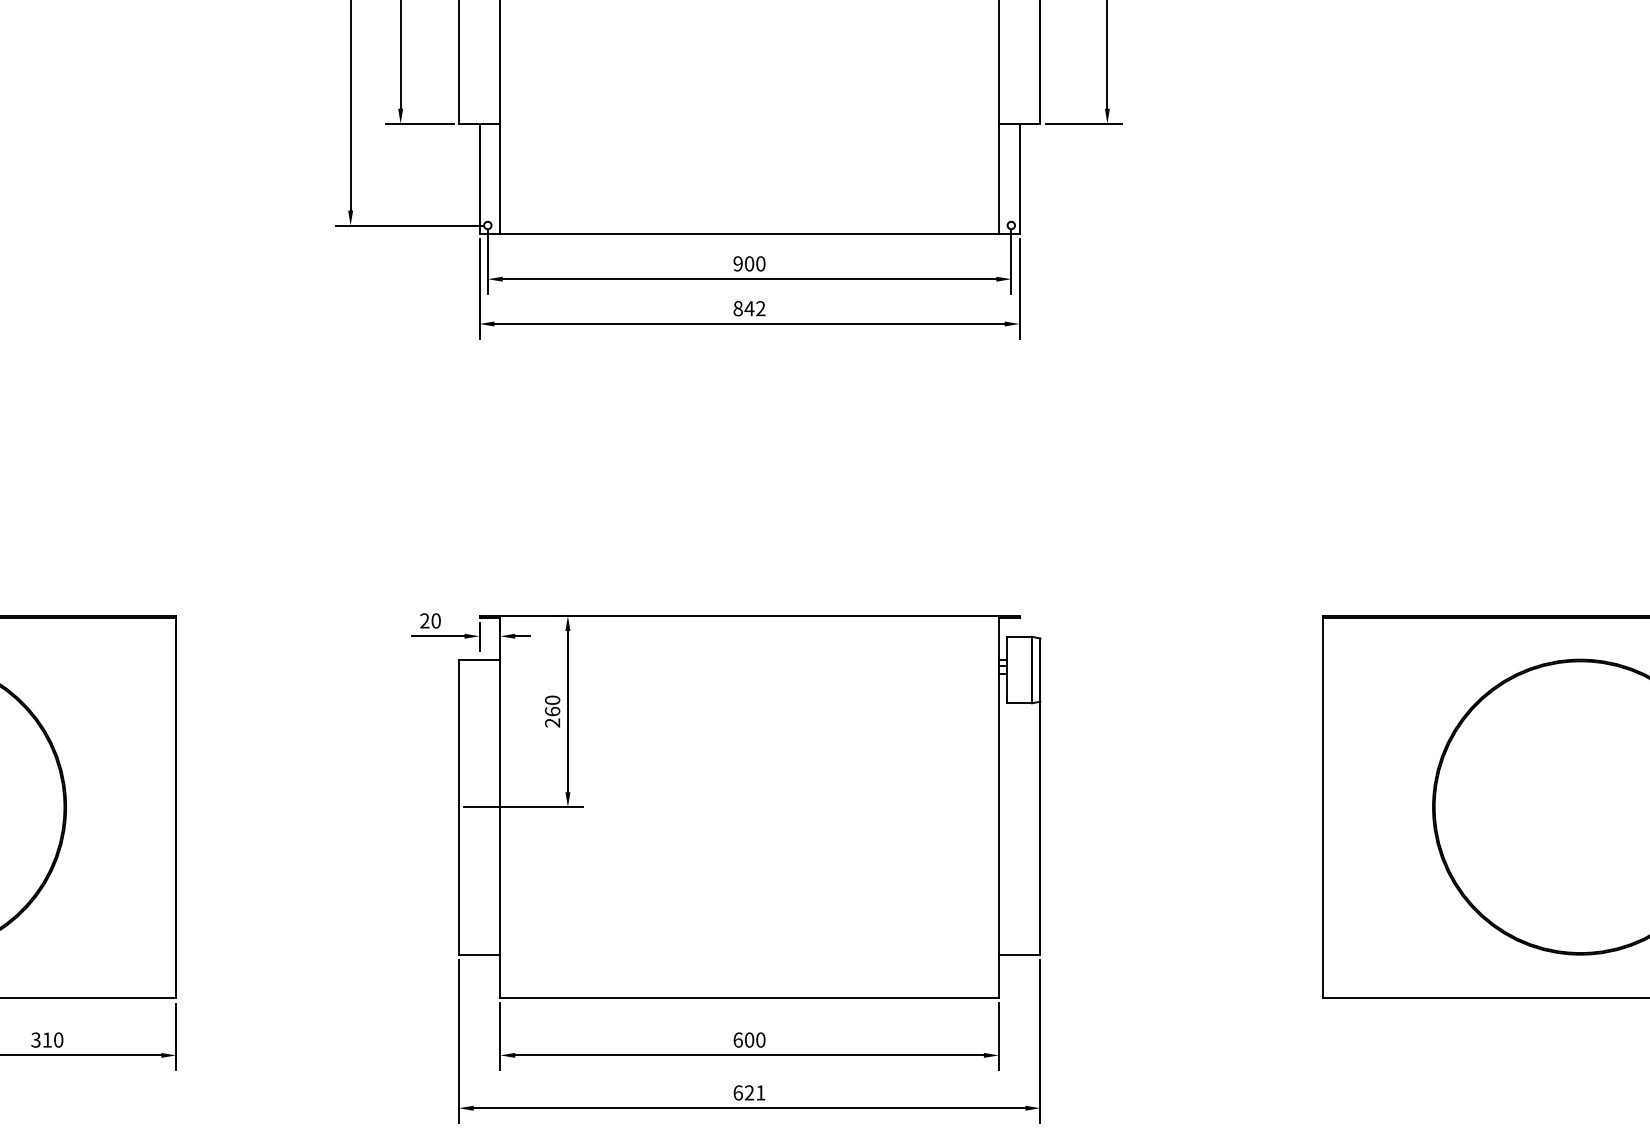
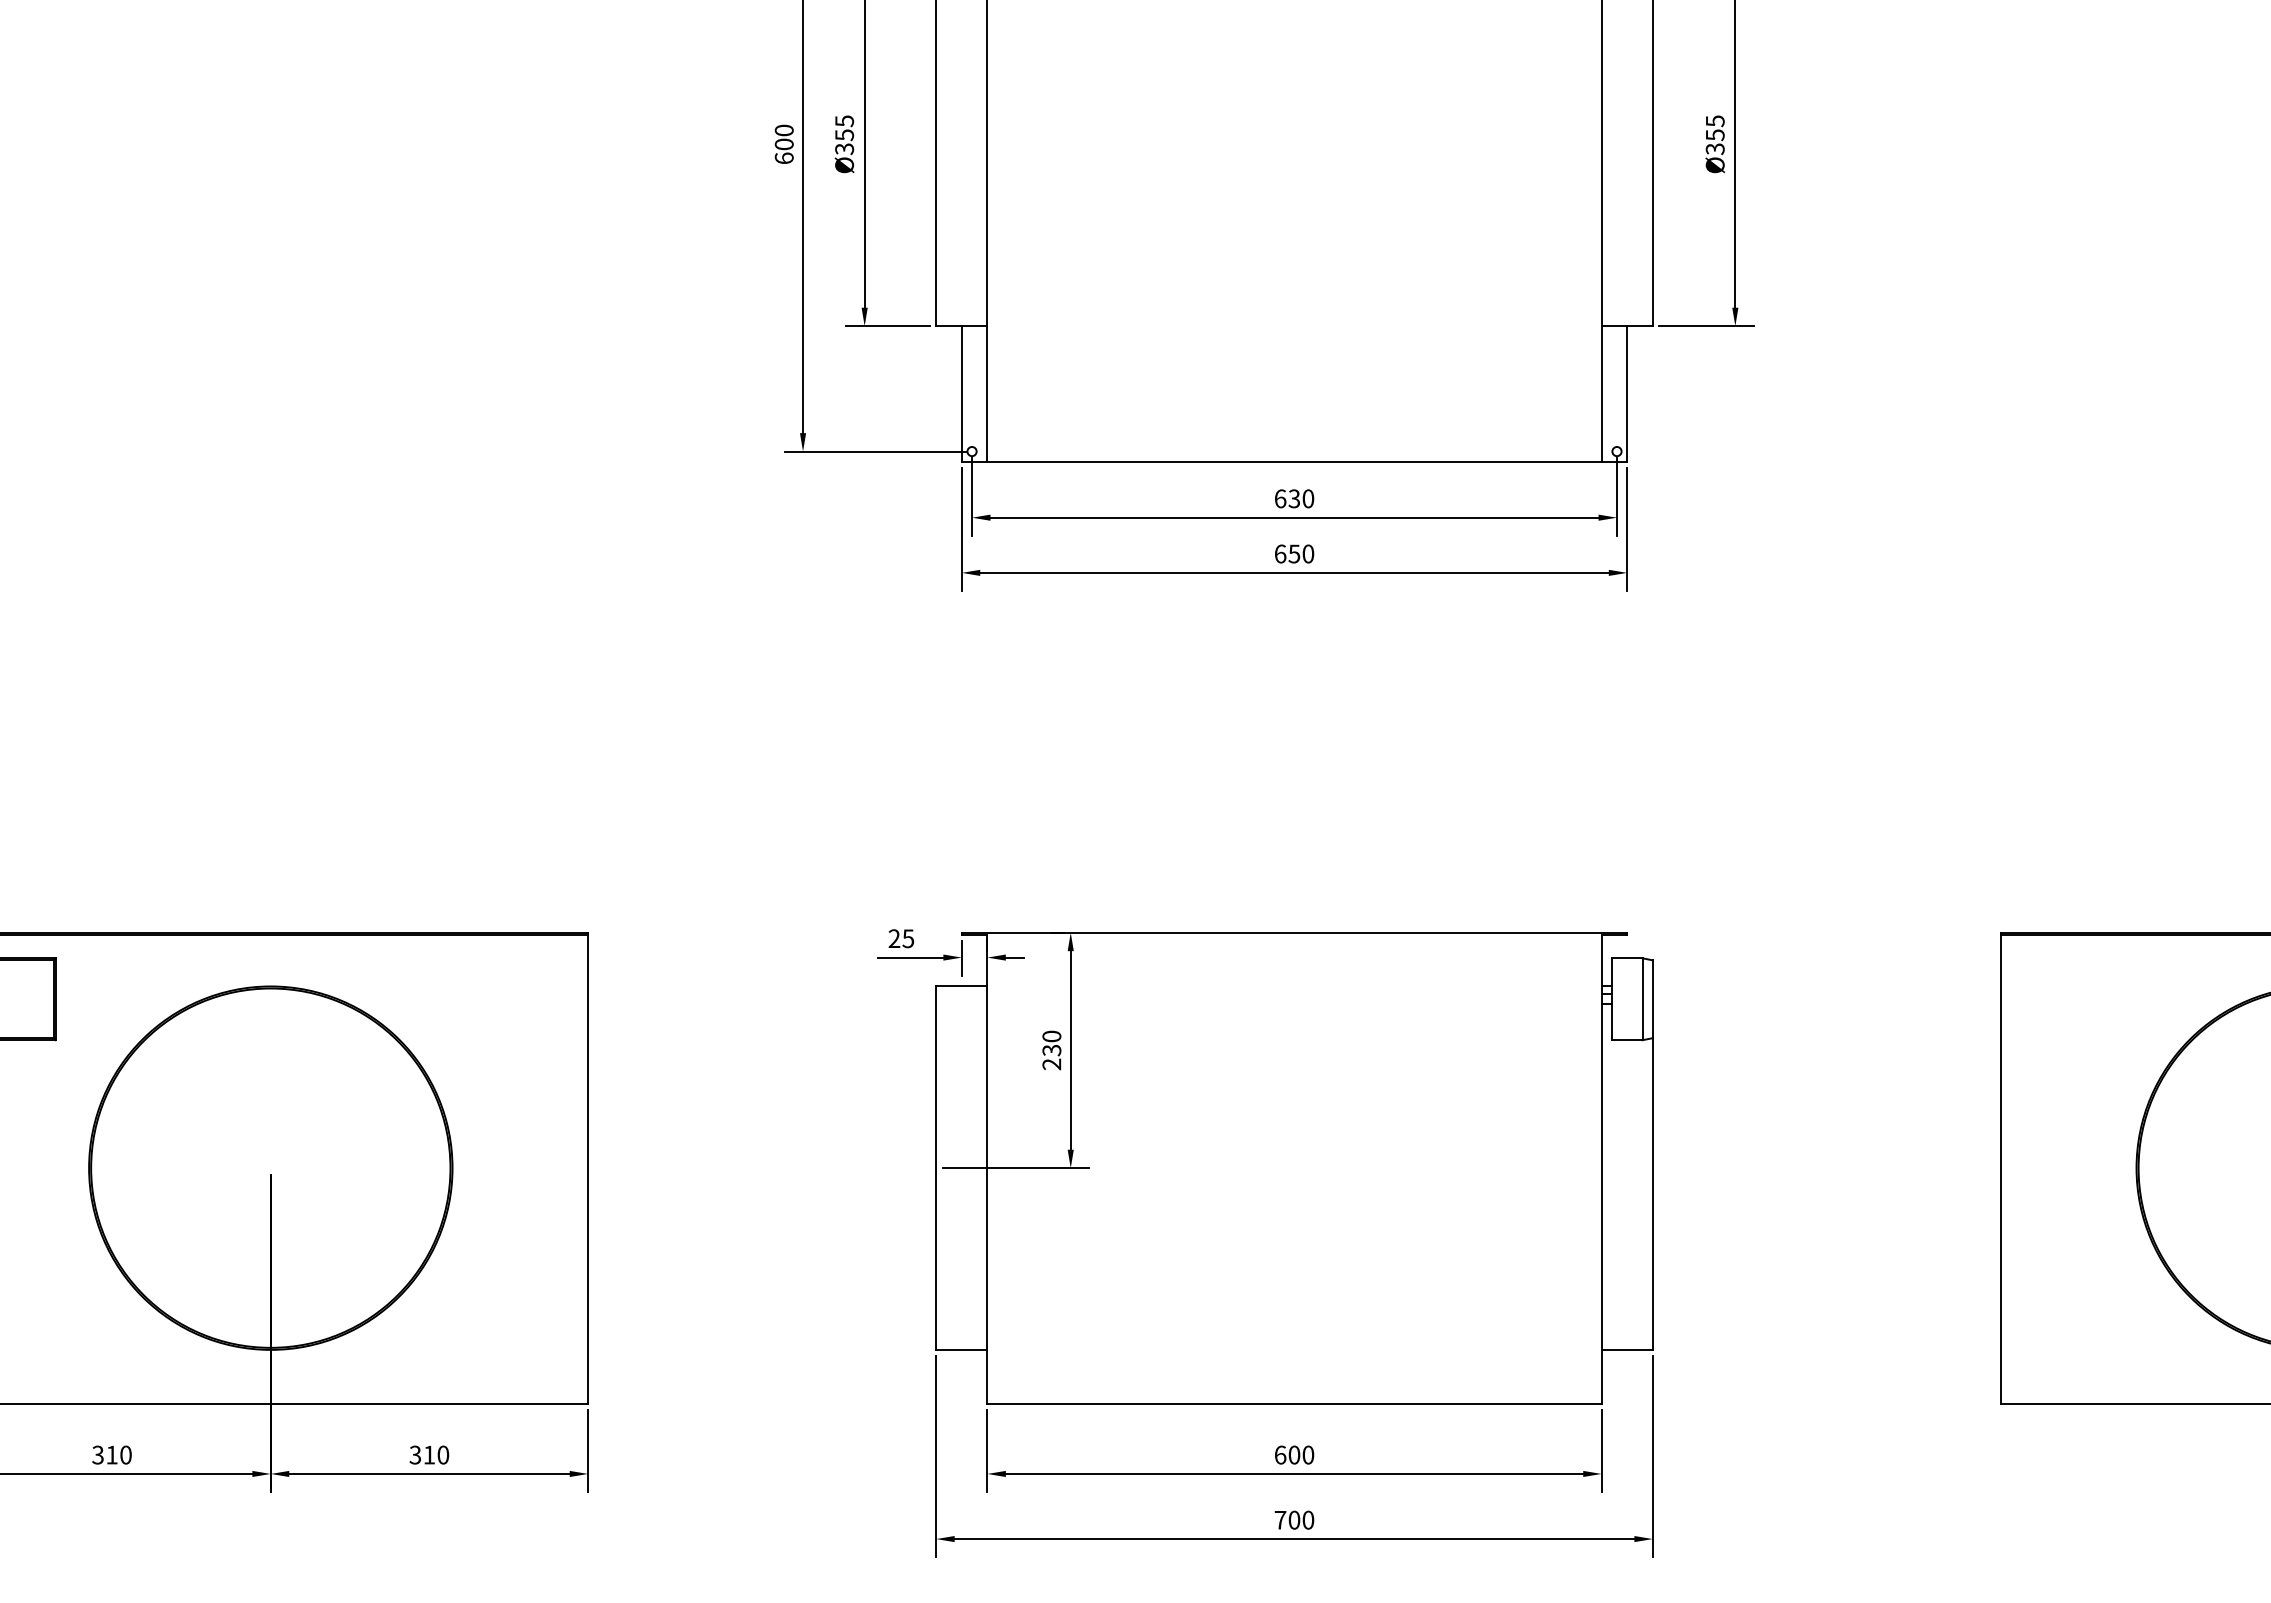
text: (743, 263) -> (1287, 498), 900 -> 630
text: (749, 308) -> (1294, 553), 842 -> 650
text: (436, 620) -> (908, 938), 20 -> 25
text: (552, 711) -> (1051, 1050), 260 -> 230
text: (749, 1092) -> (1294, 1519), 621 -> 700

